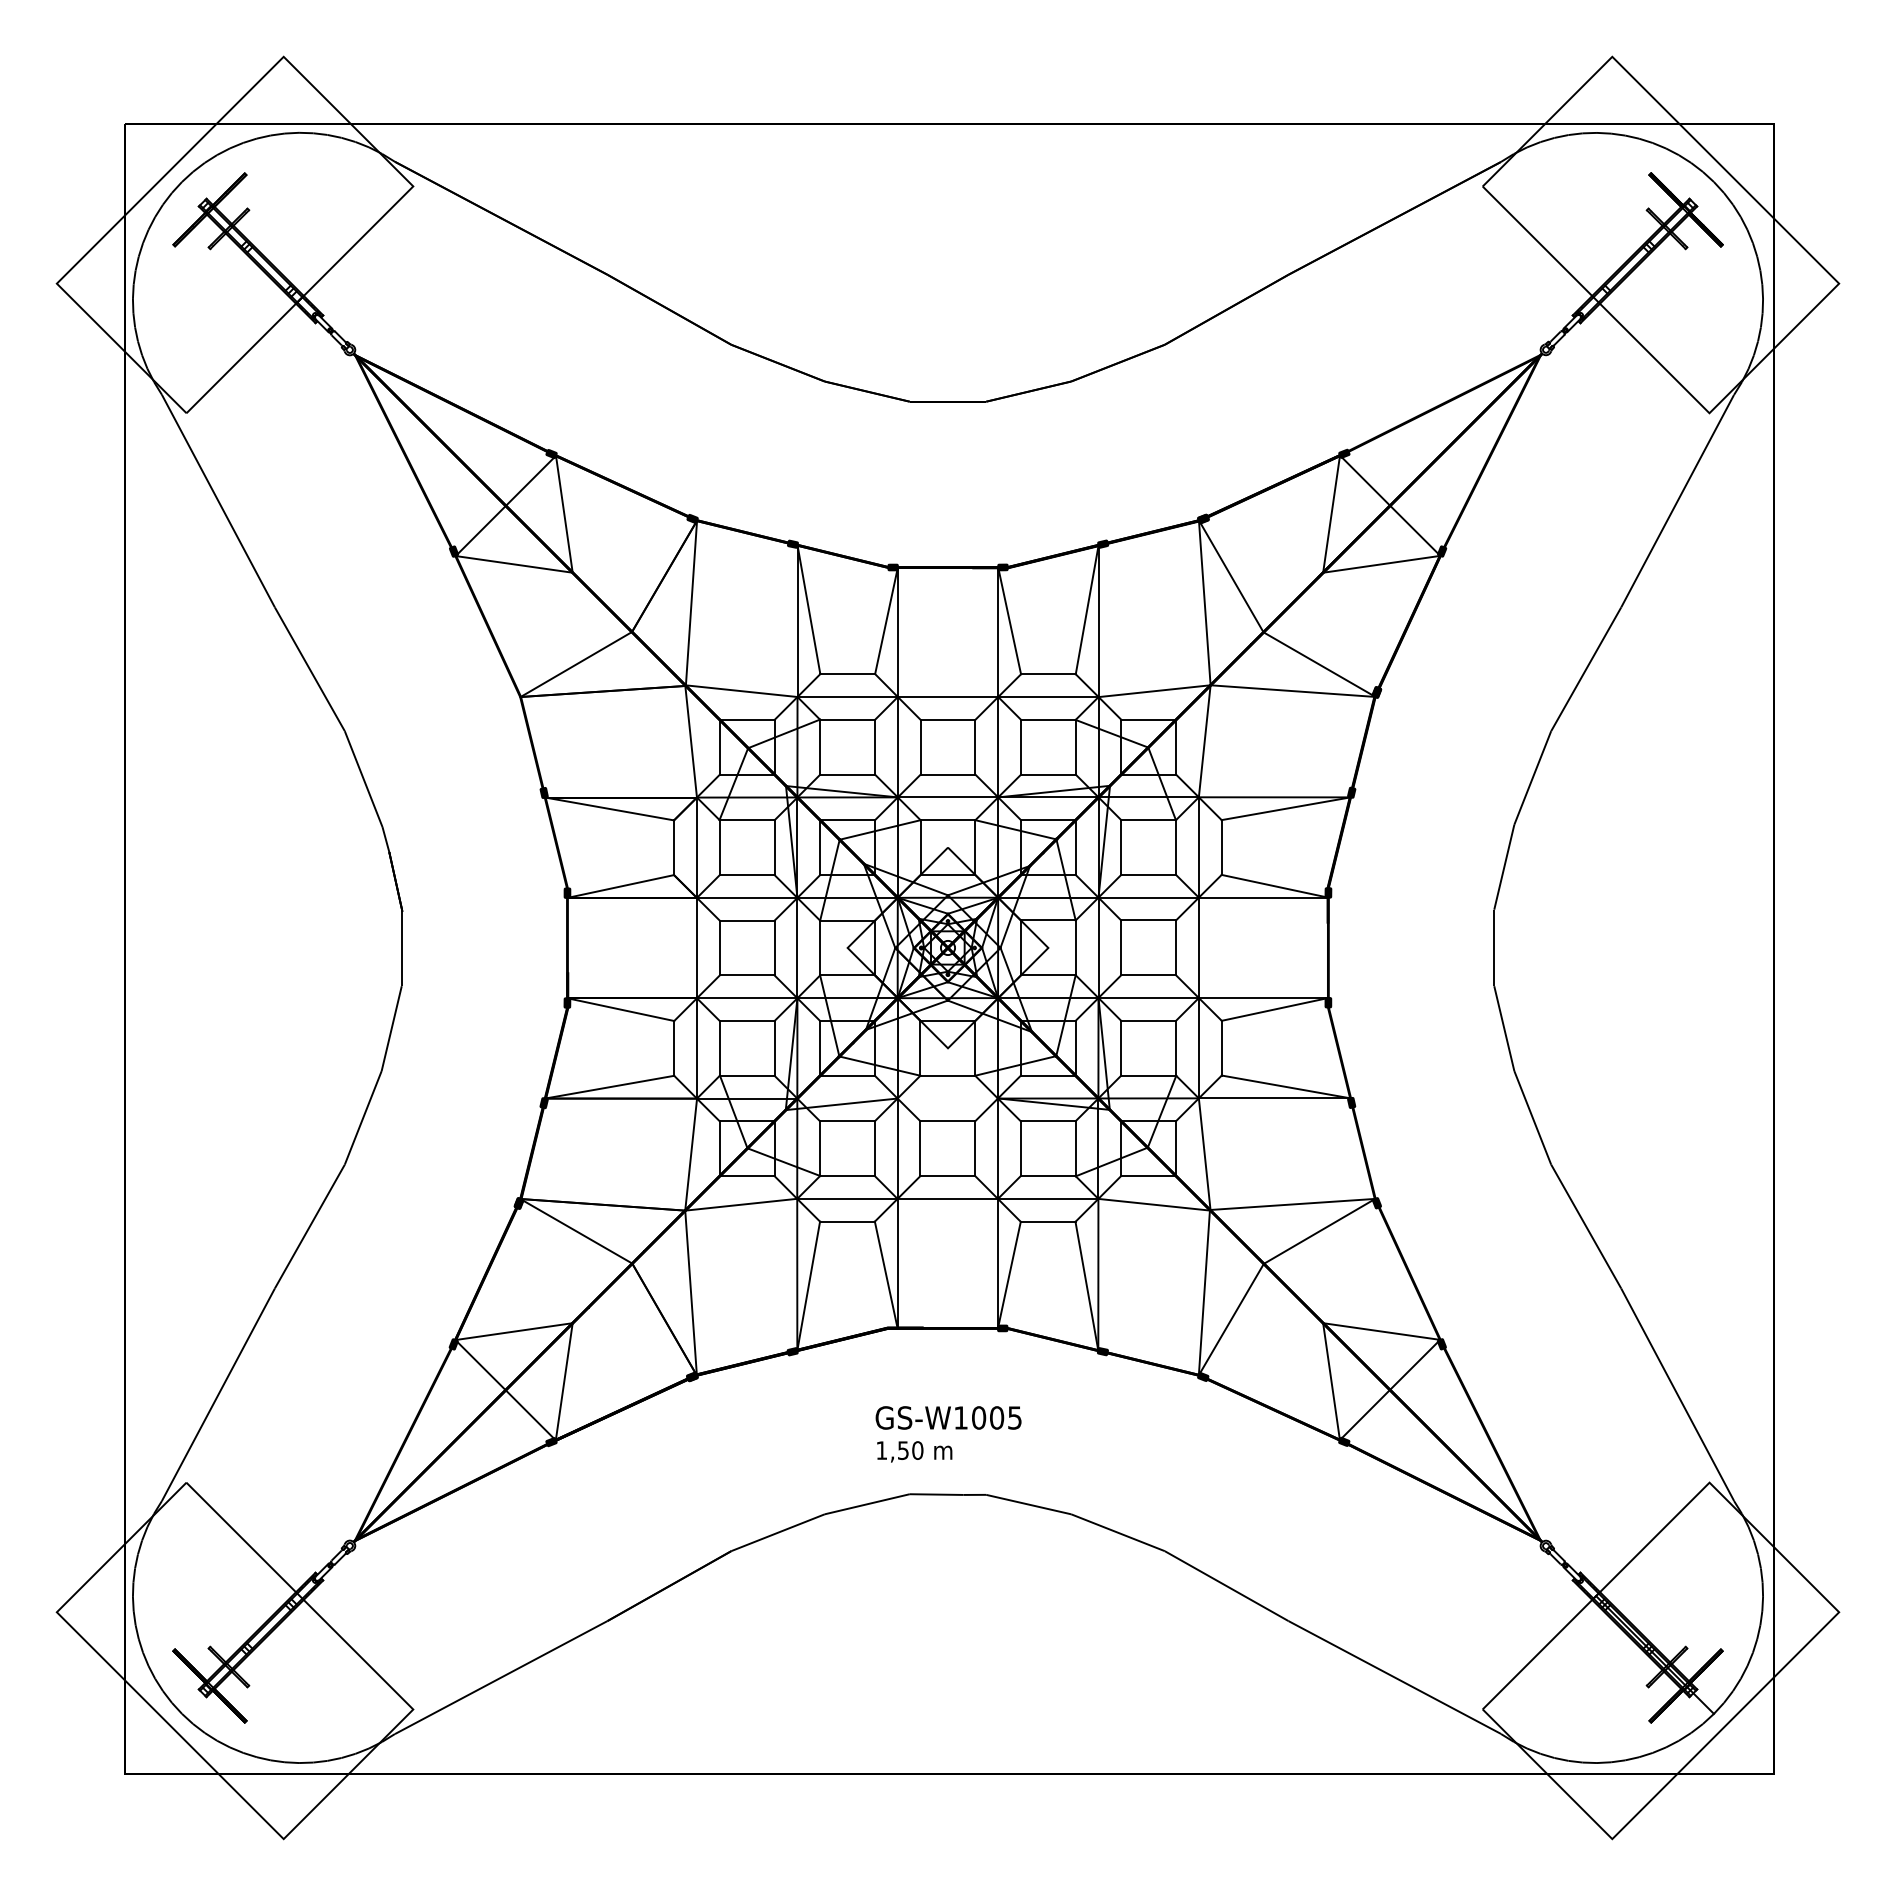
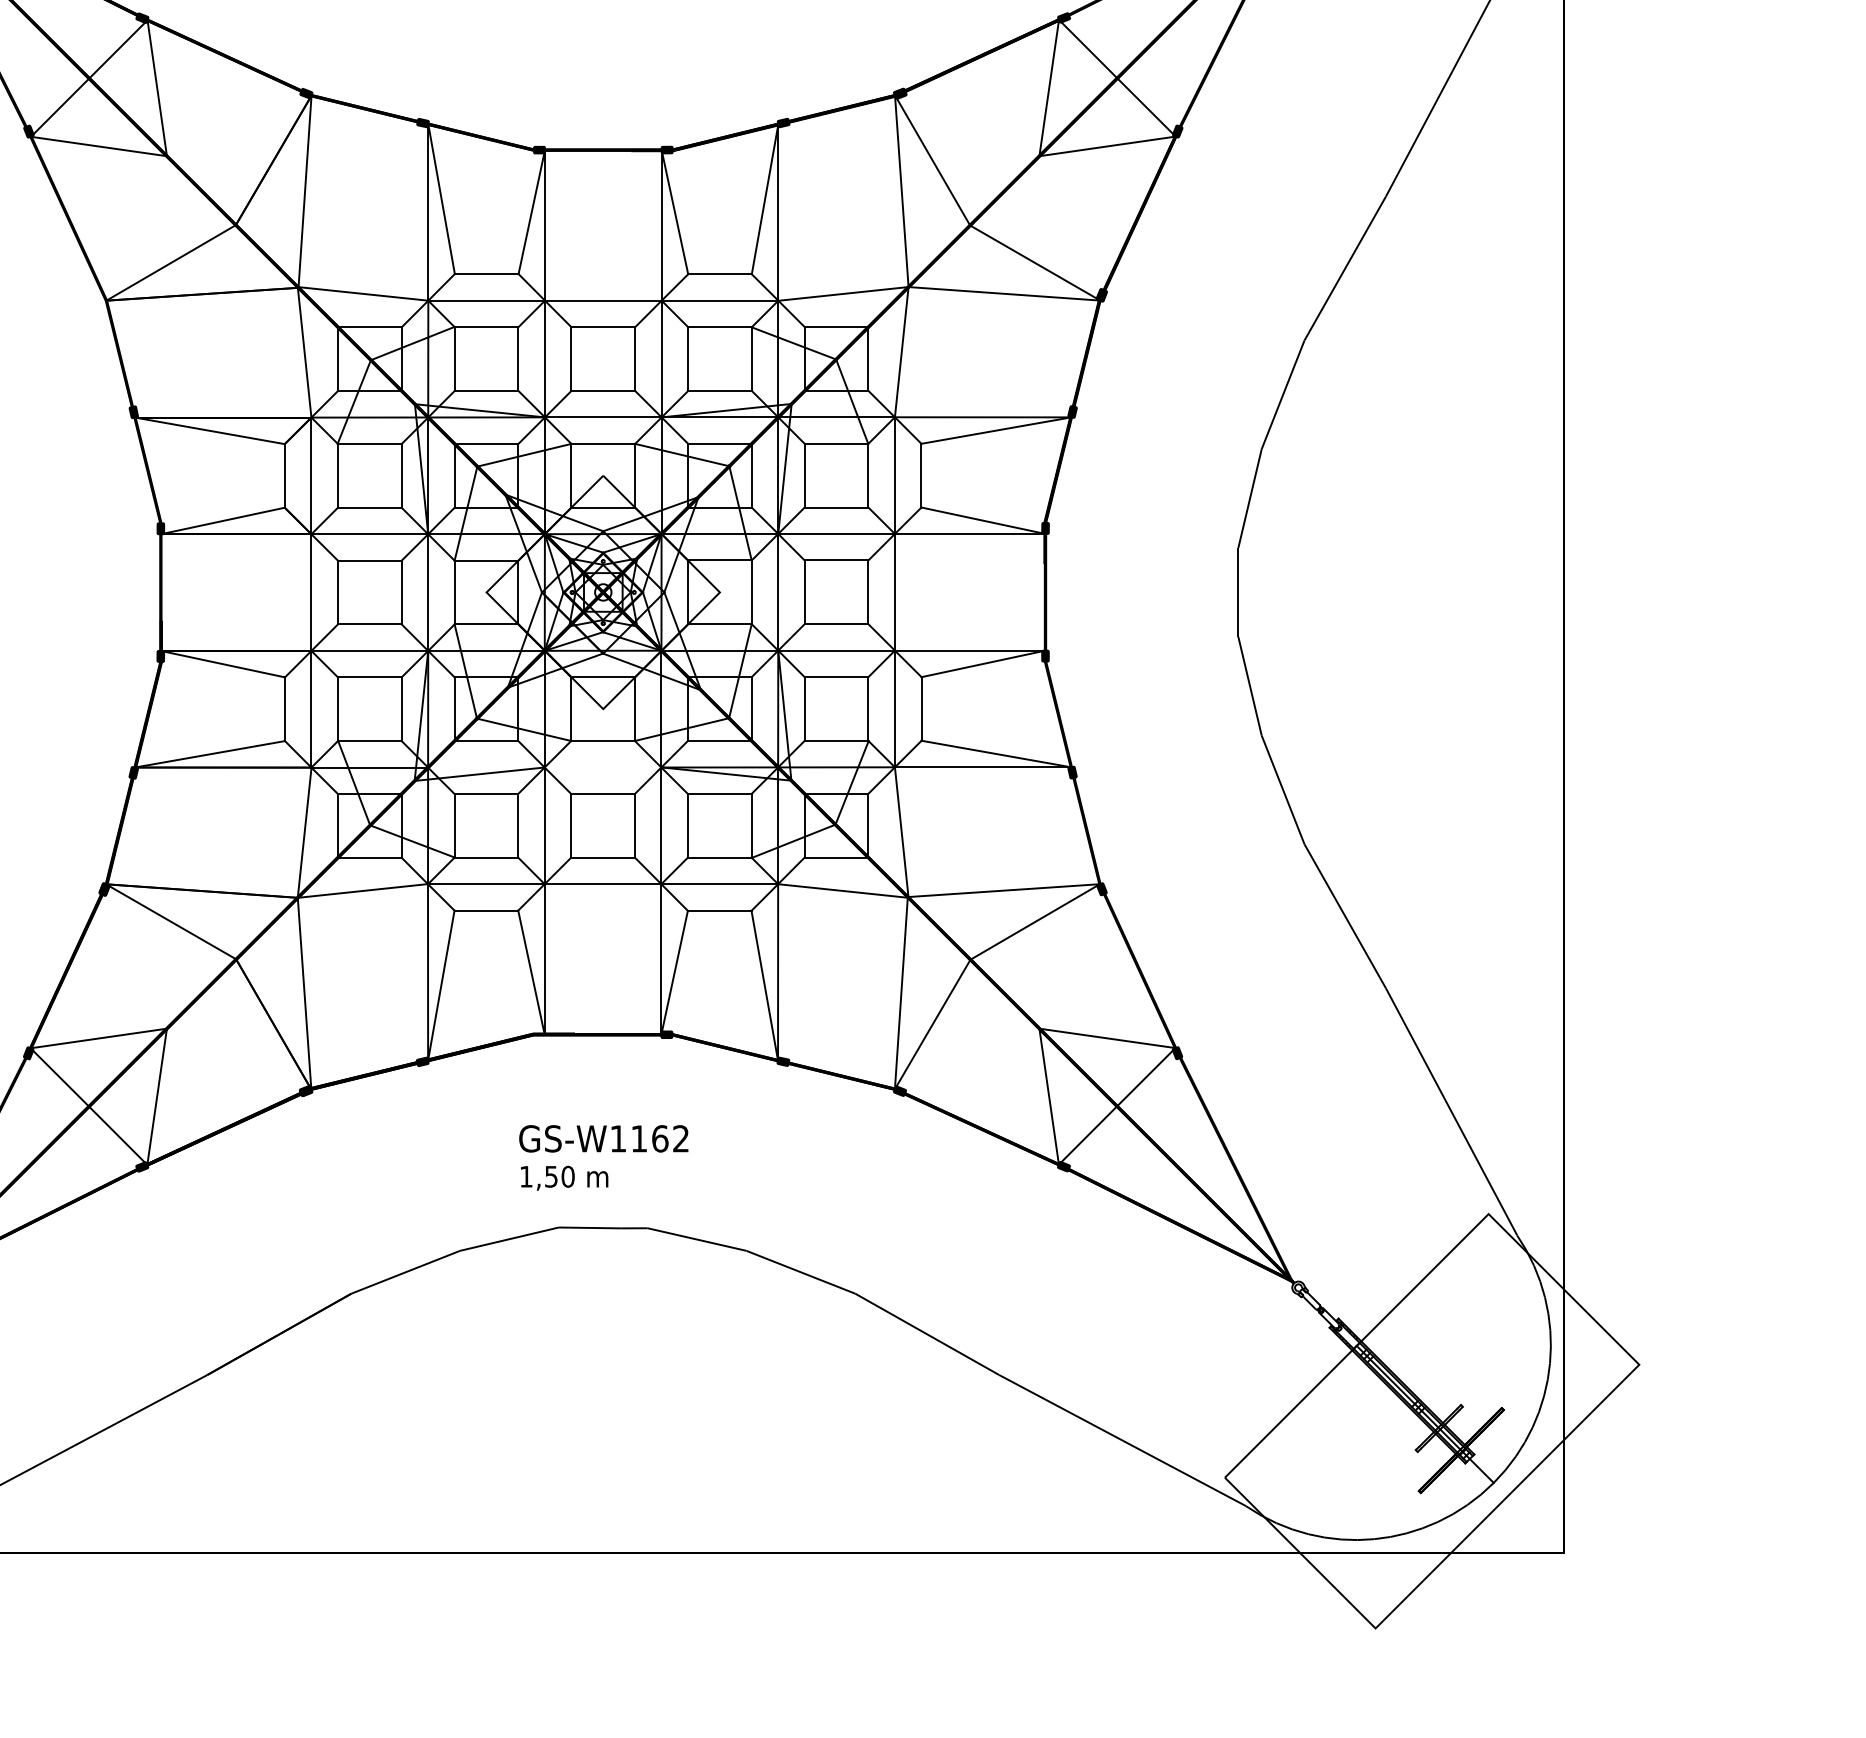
text: (996, 1417) -> (659, 1138), GS-W1005 -> GS-W1162

